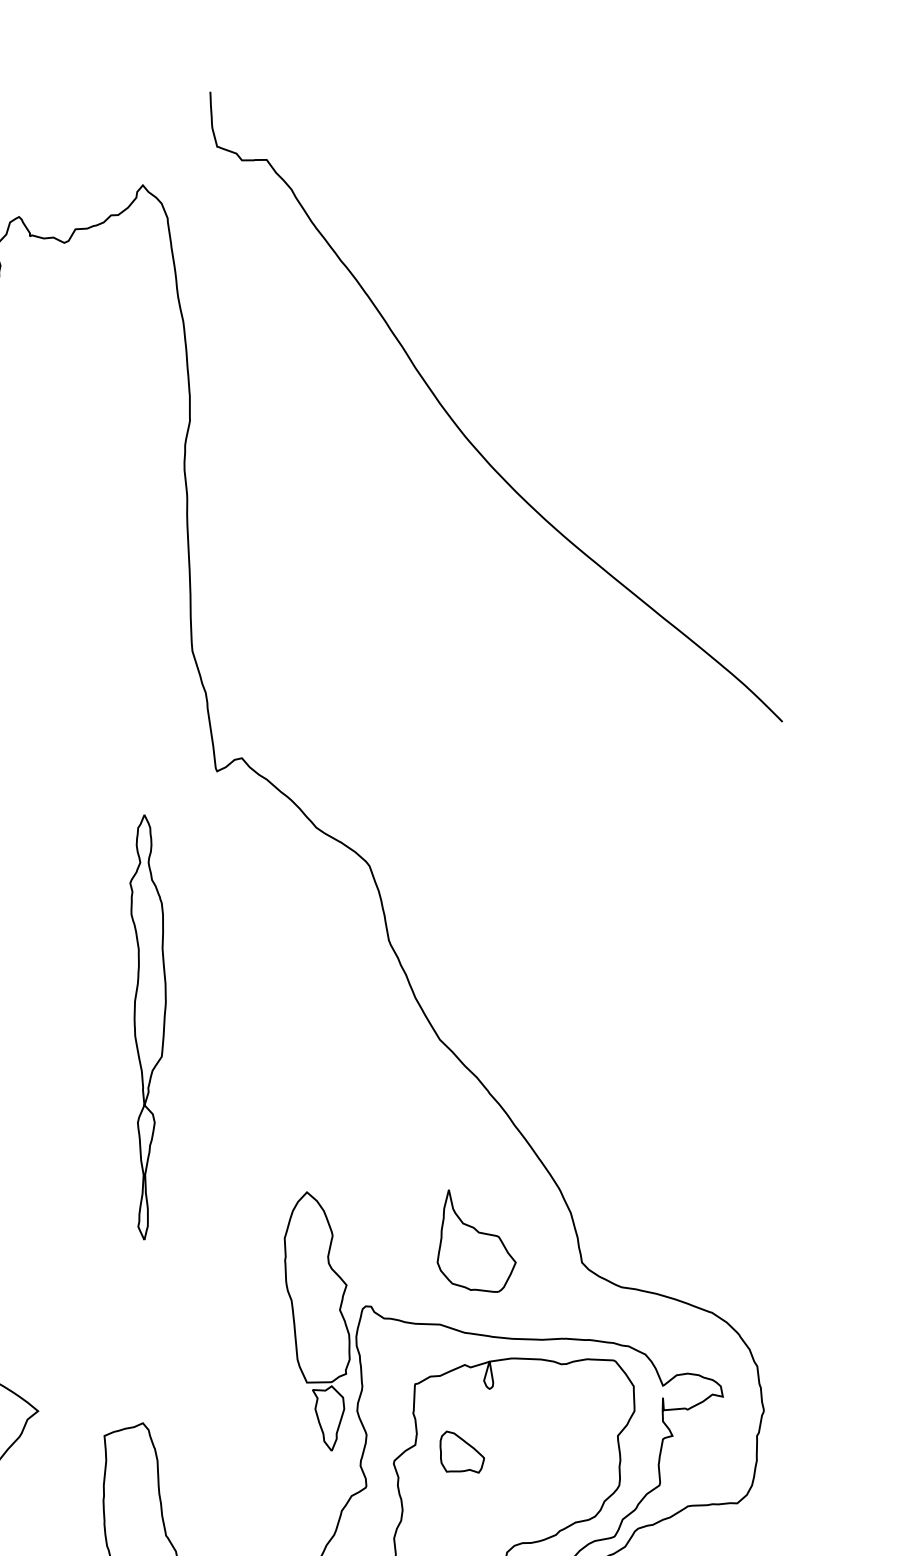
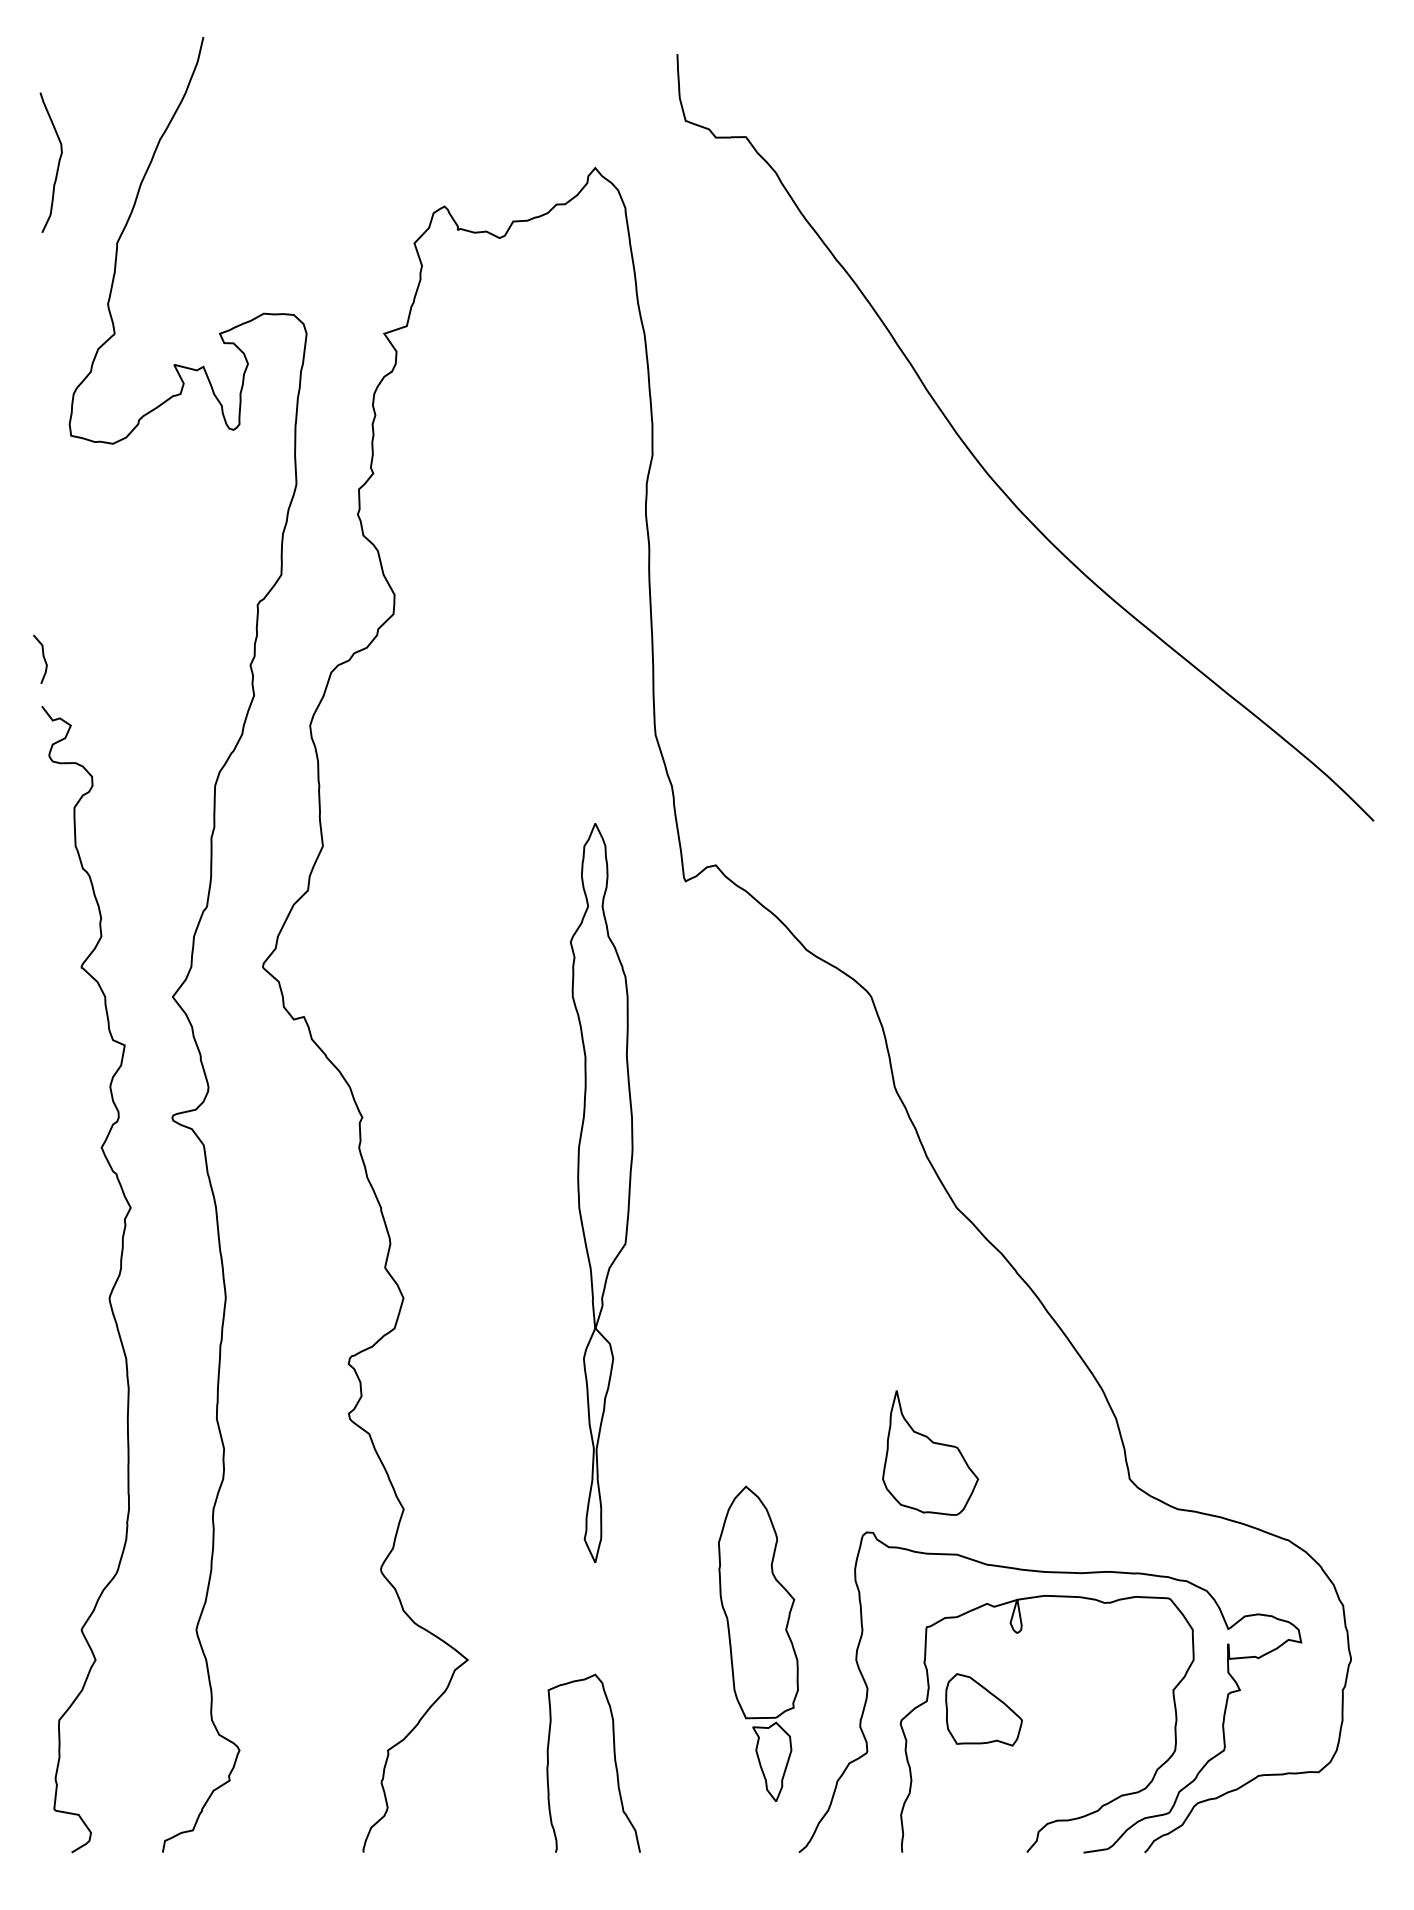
part: (148, 1027) -> (601, 1192), size x1.43
part: (476, 1240) -> (930, 1452), moved
part: (317, 1321) -> (758, 1643), moved
part: (461, 1451) -> (983, 1709), size x1.43

